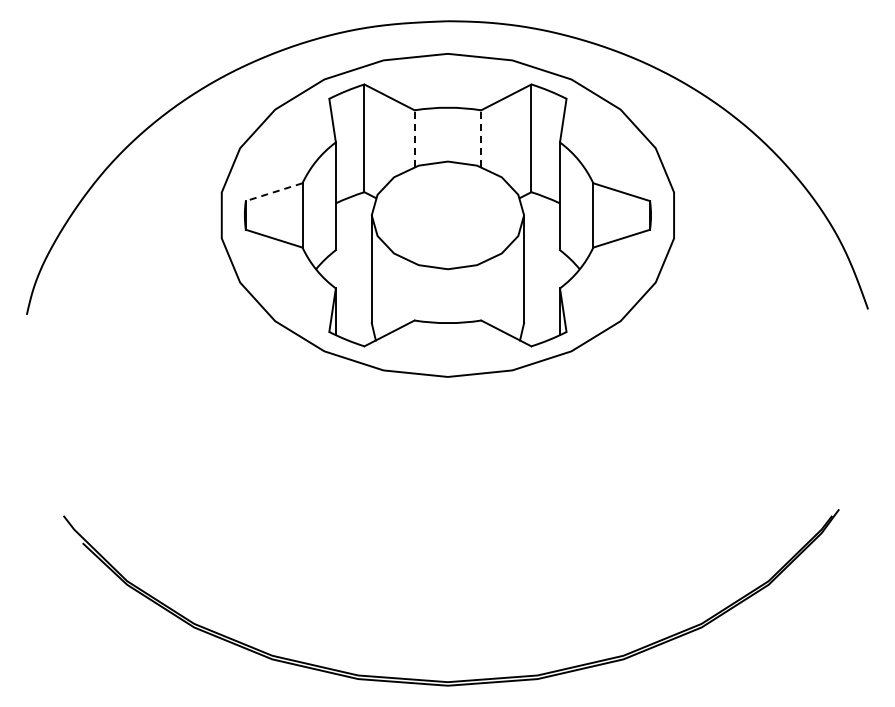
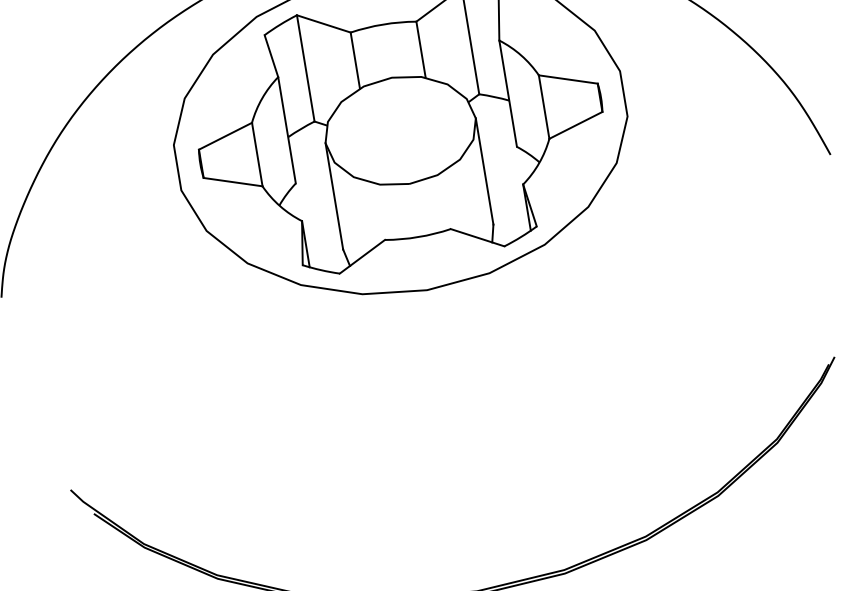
line: (414, 138) -> (355, 60), dashed -> solid
line: (481, 138) -> (421, 49), dashed -> solid
line: (274, 192) -> (225, 136), dashed -> solid

